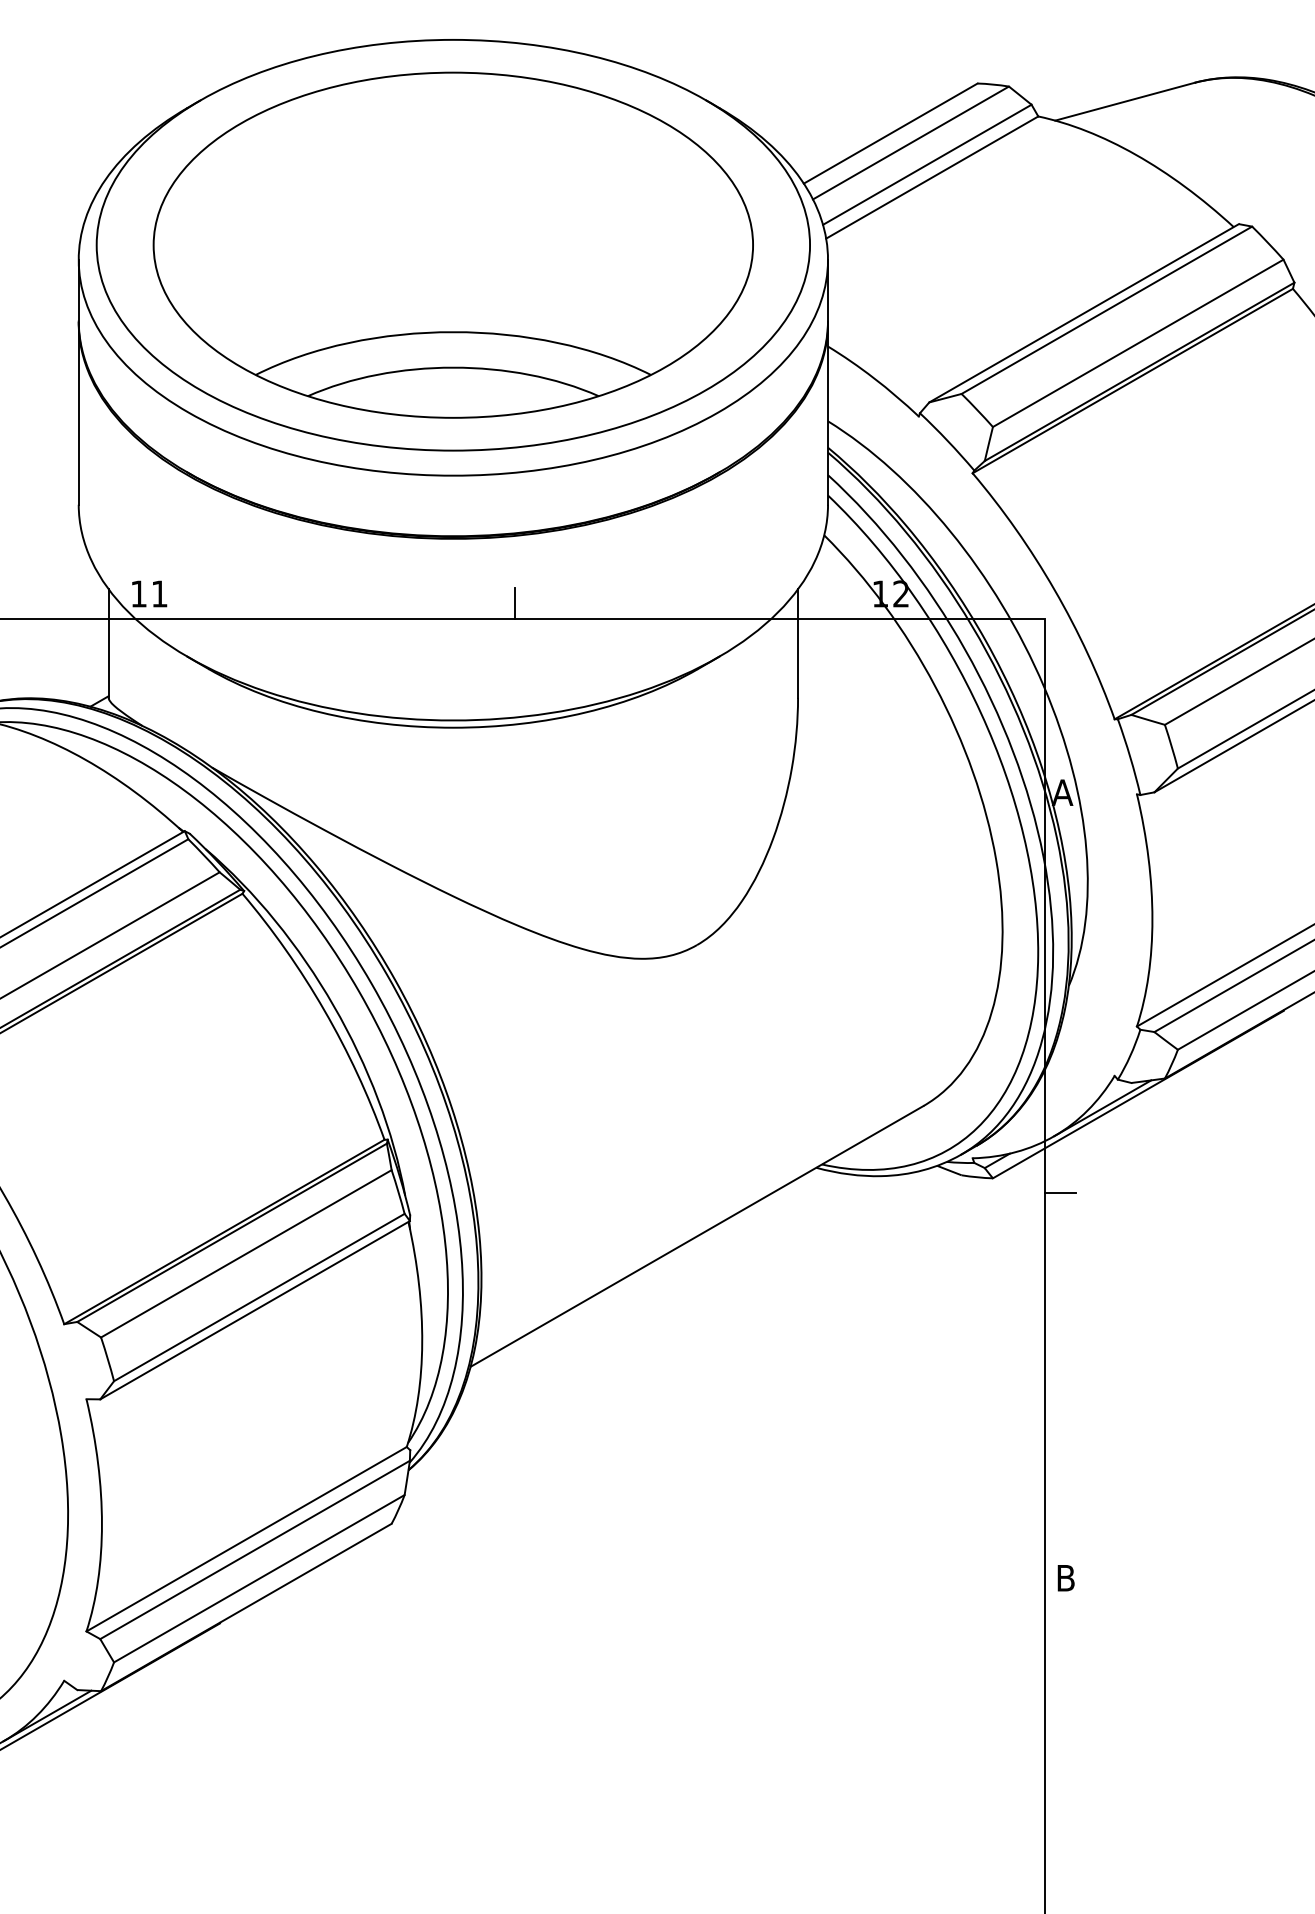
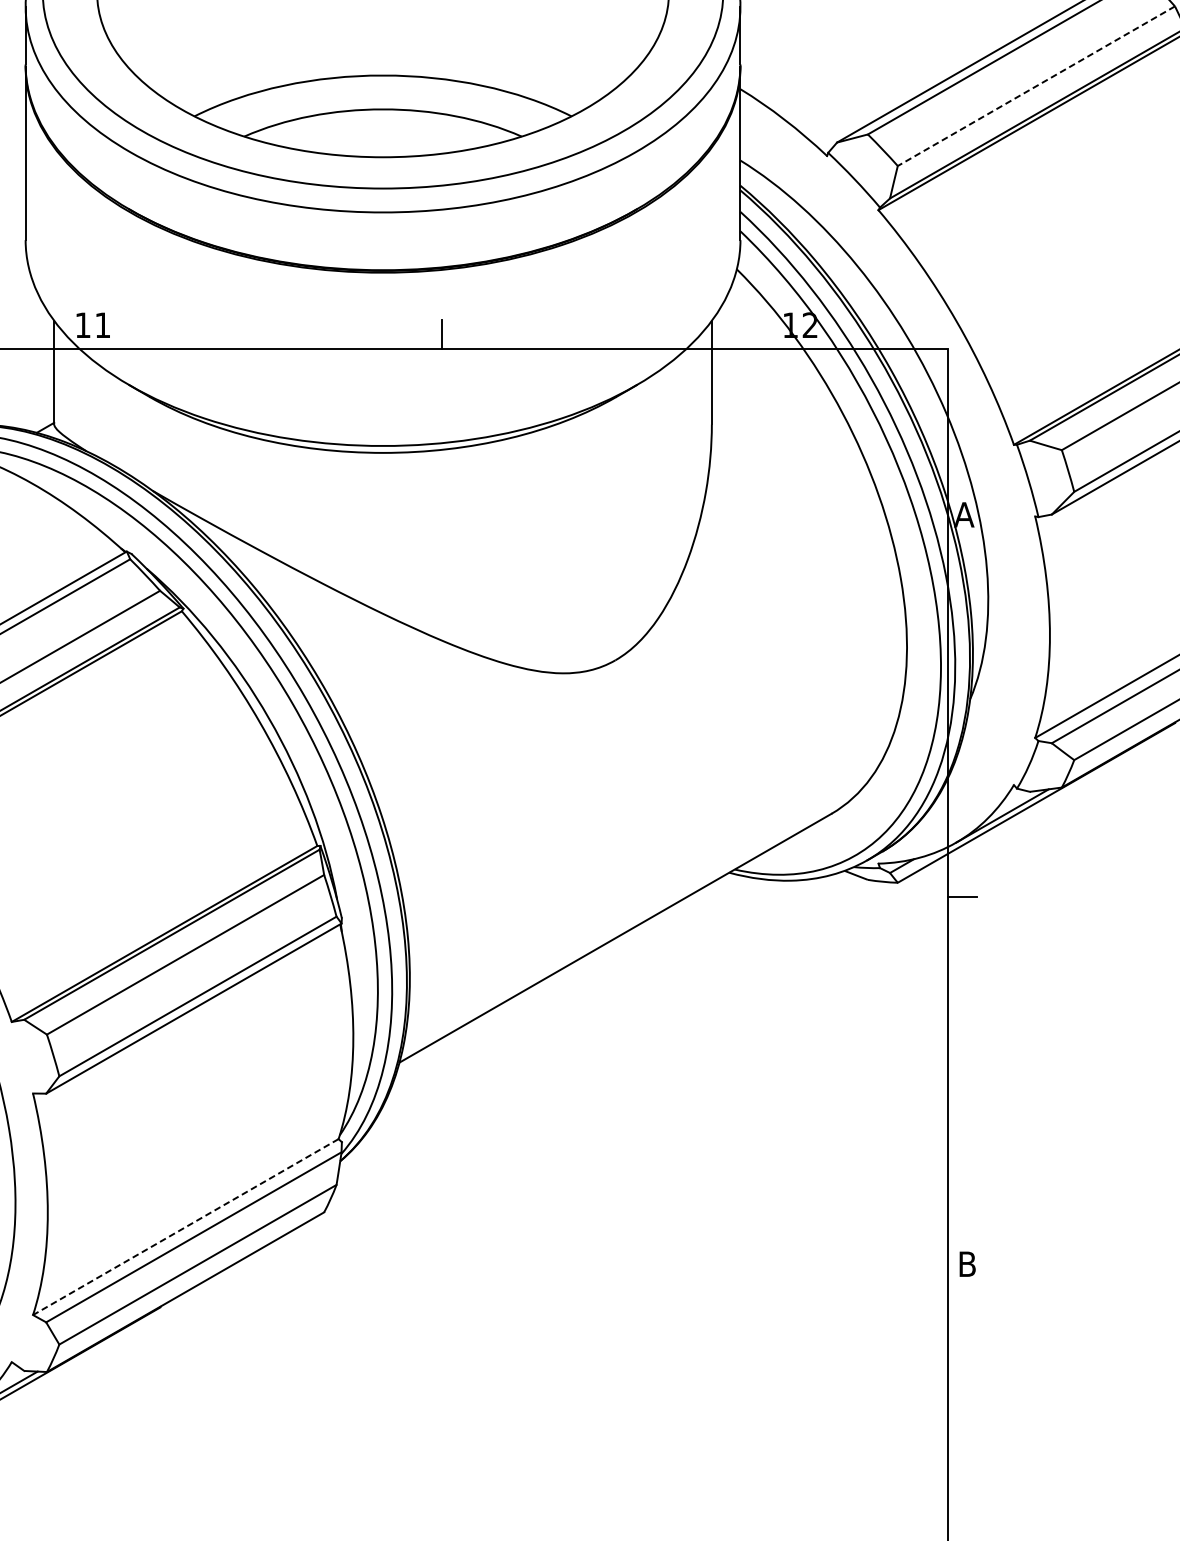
line: (1138, 343) -> (1036, 86), solid -> dashed
line: (246, 1539) -> (185, 1227), solid -> dashed

